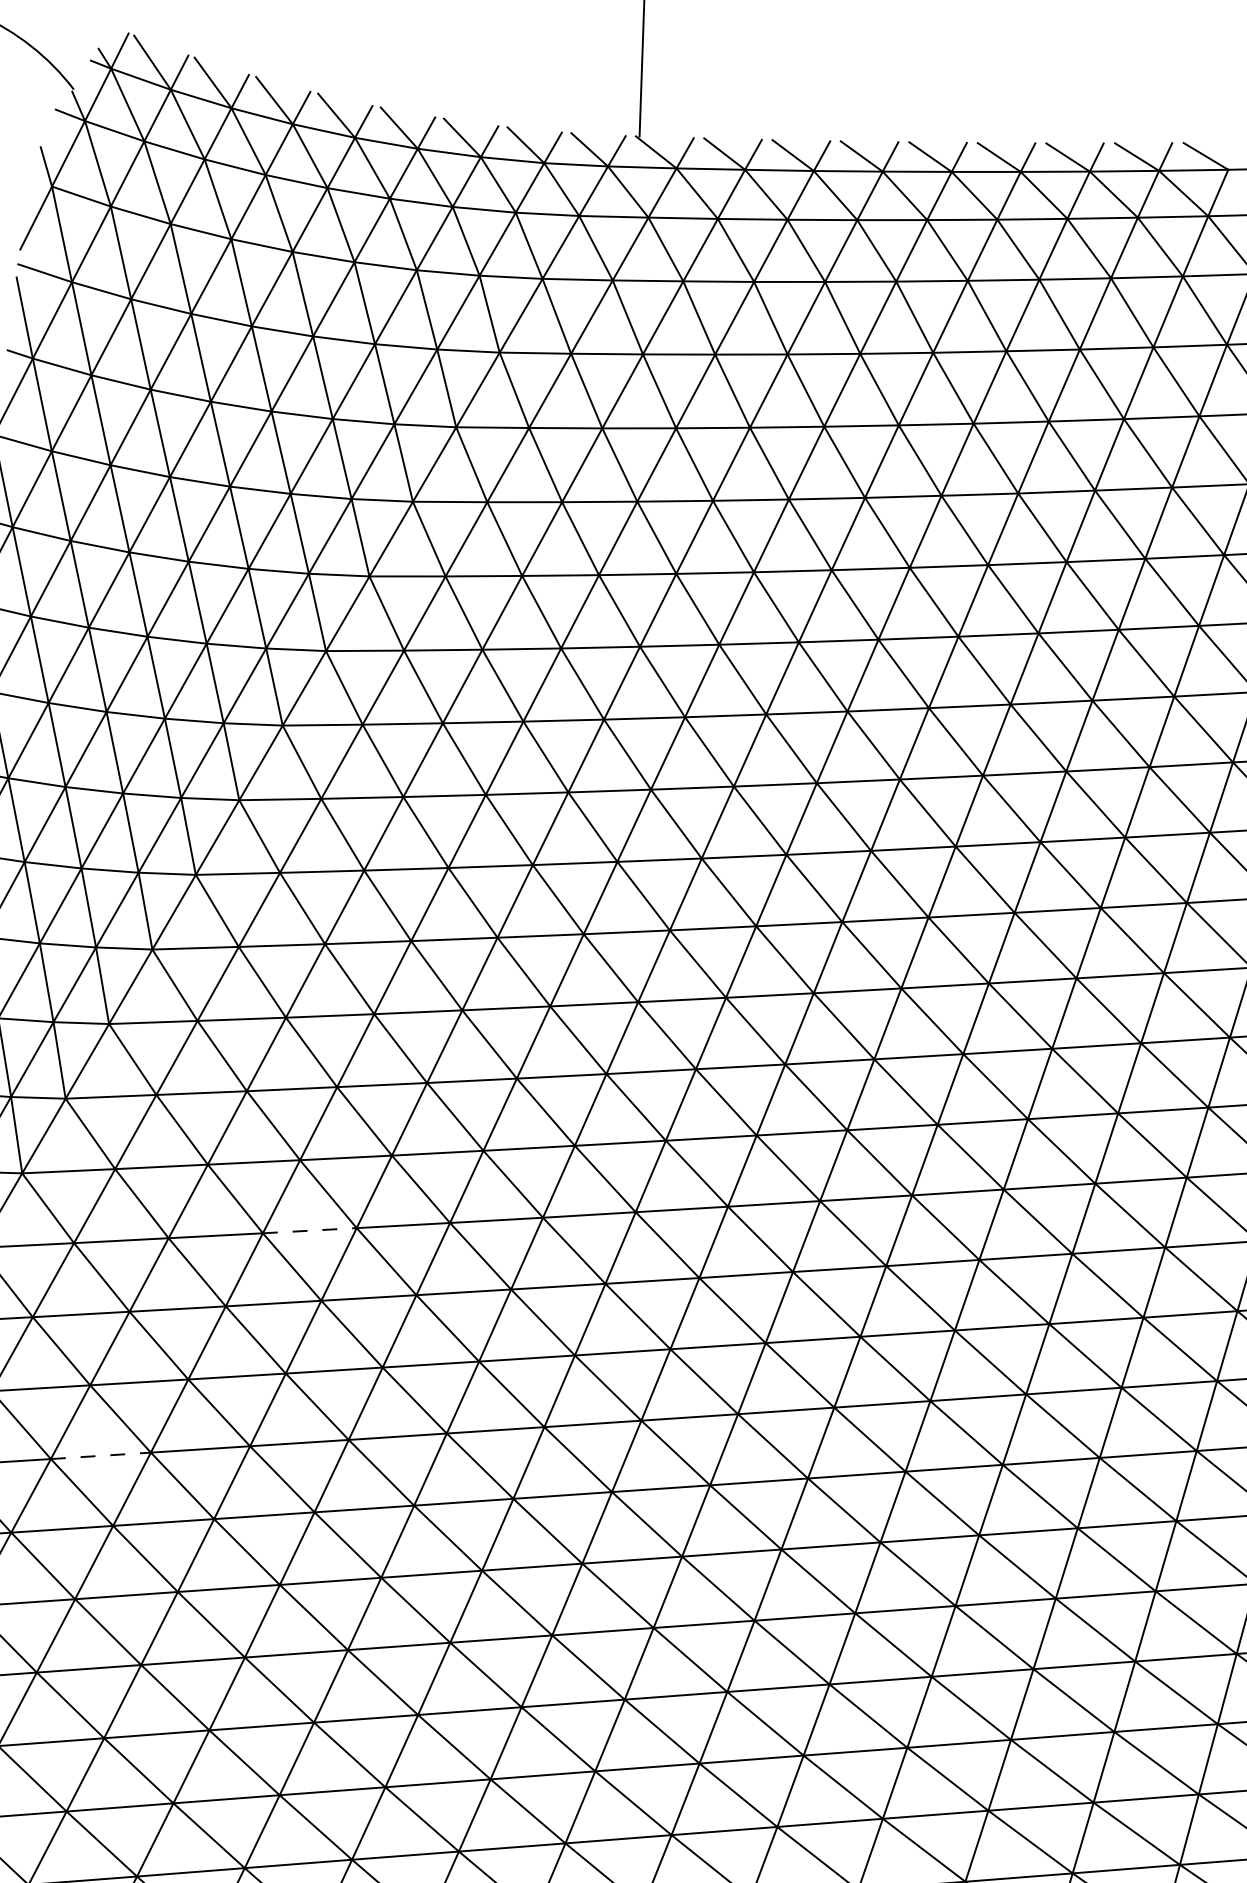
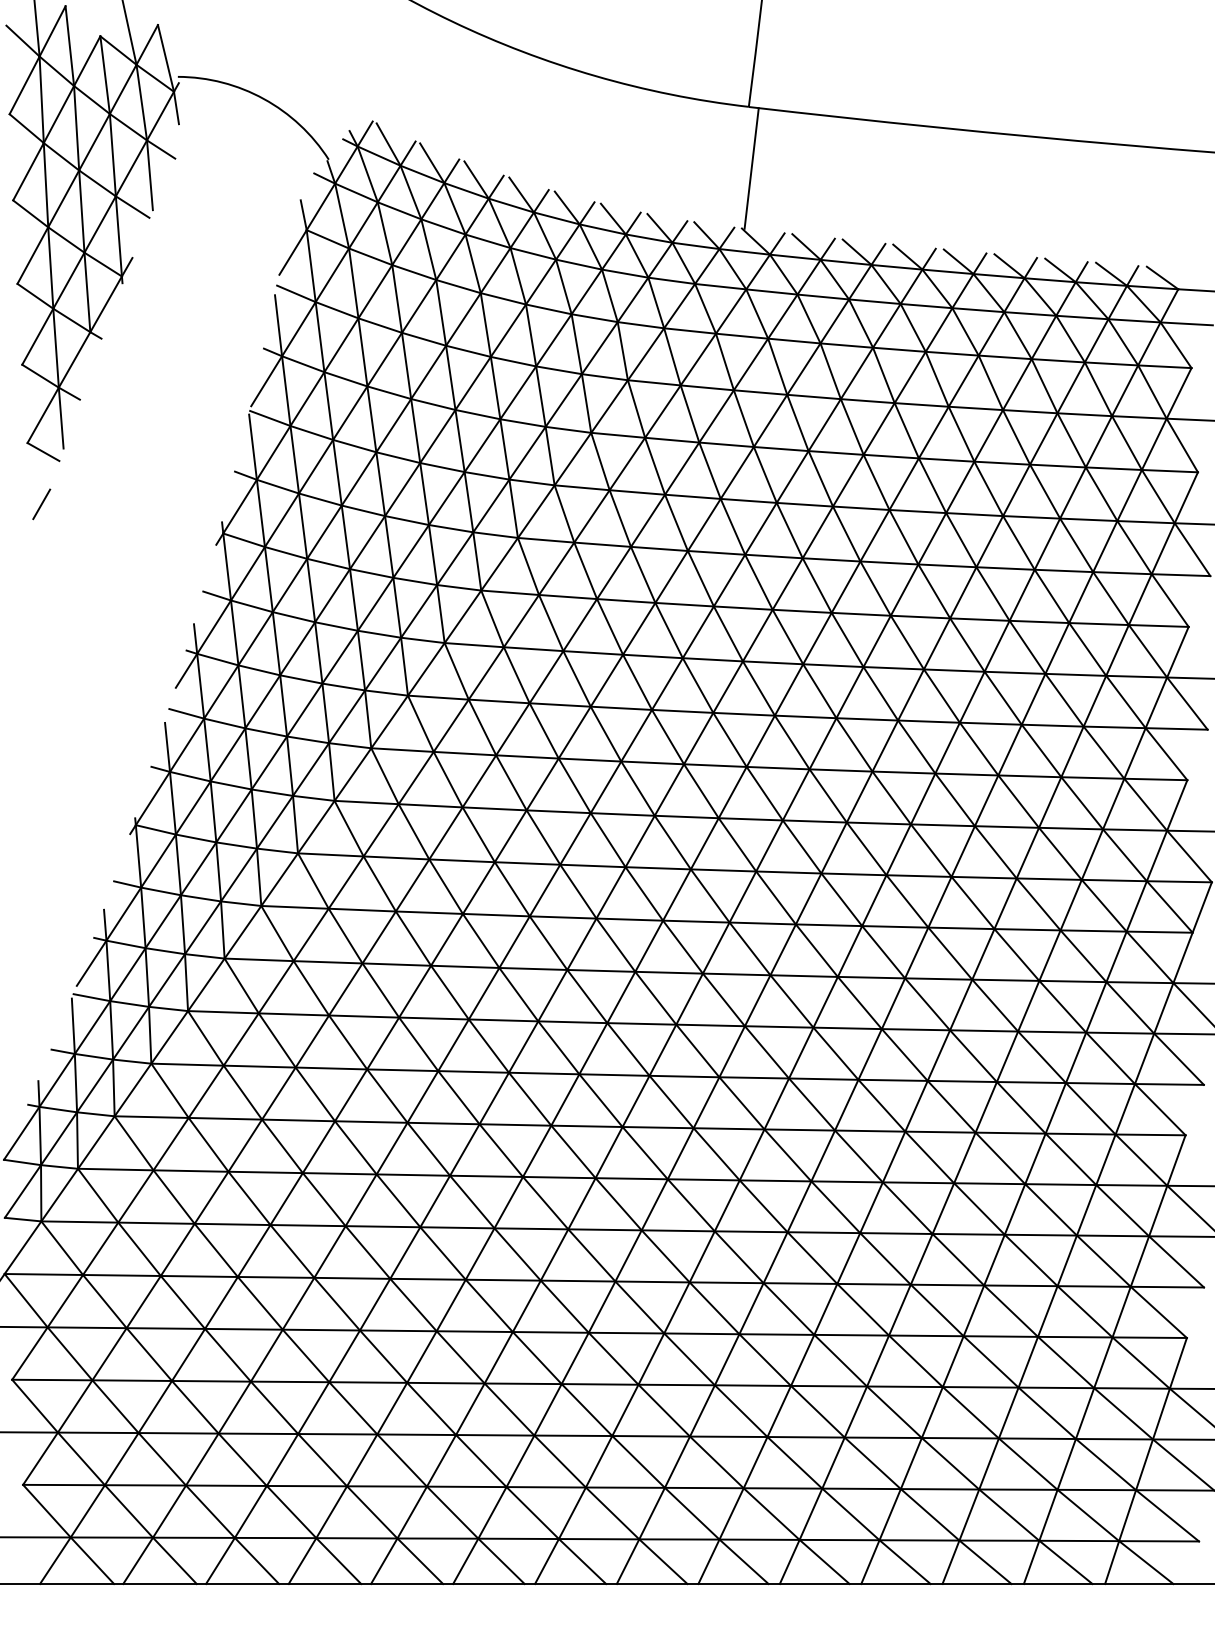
line: (309, 1230) -> (433, 1018), dashed -> solid
line: (102, 1455) -> (266, 1172), dashed -> solid

